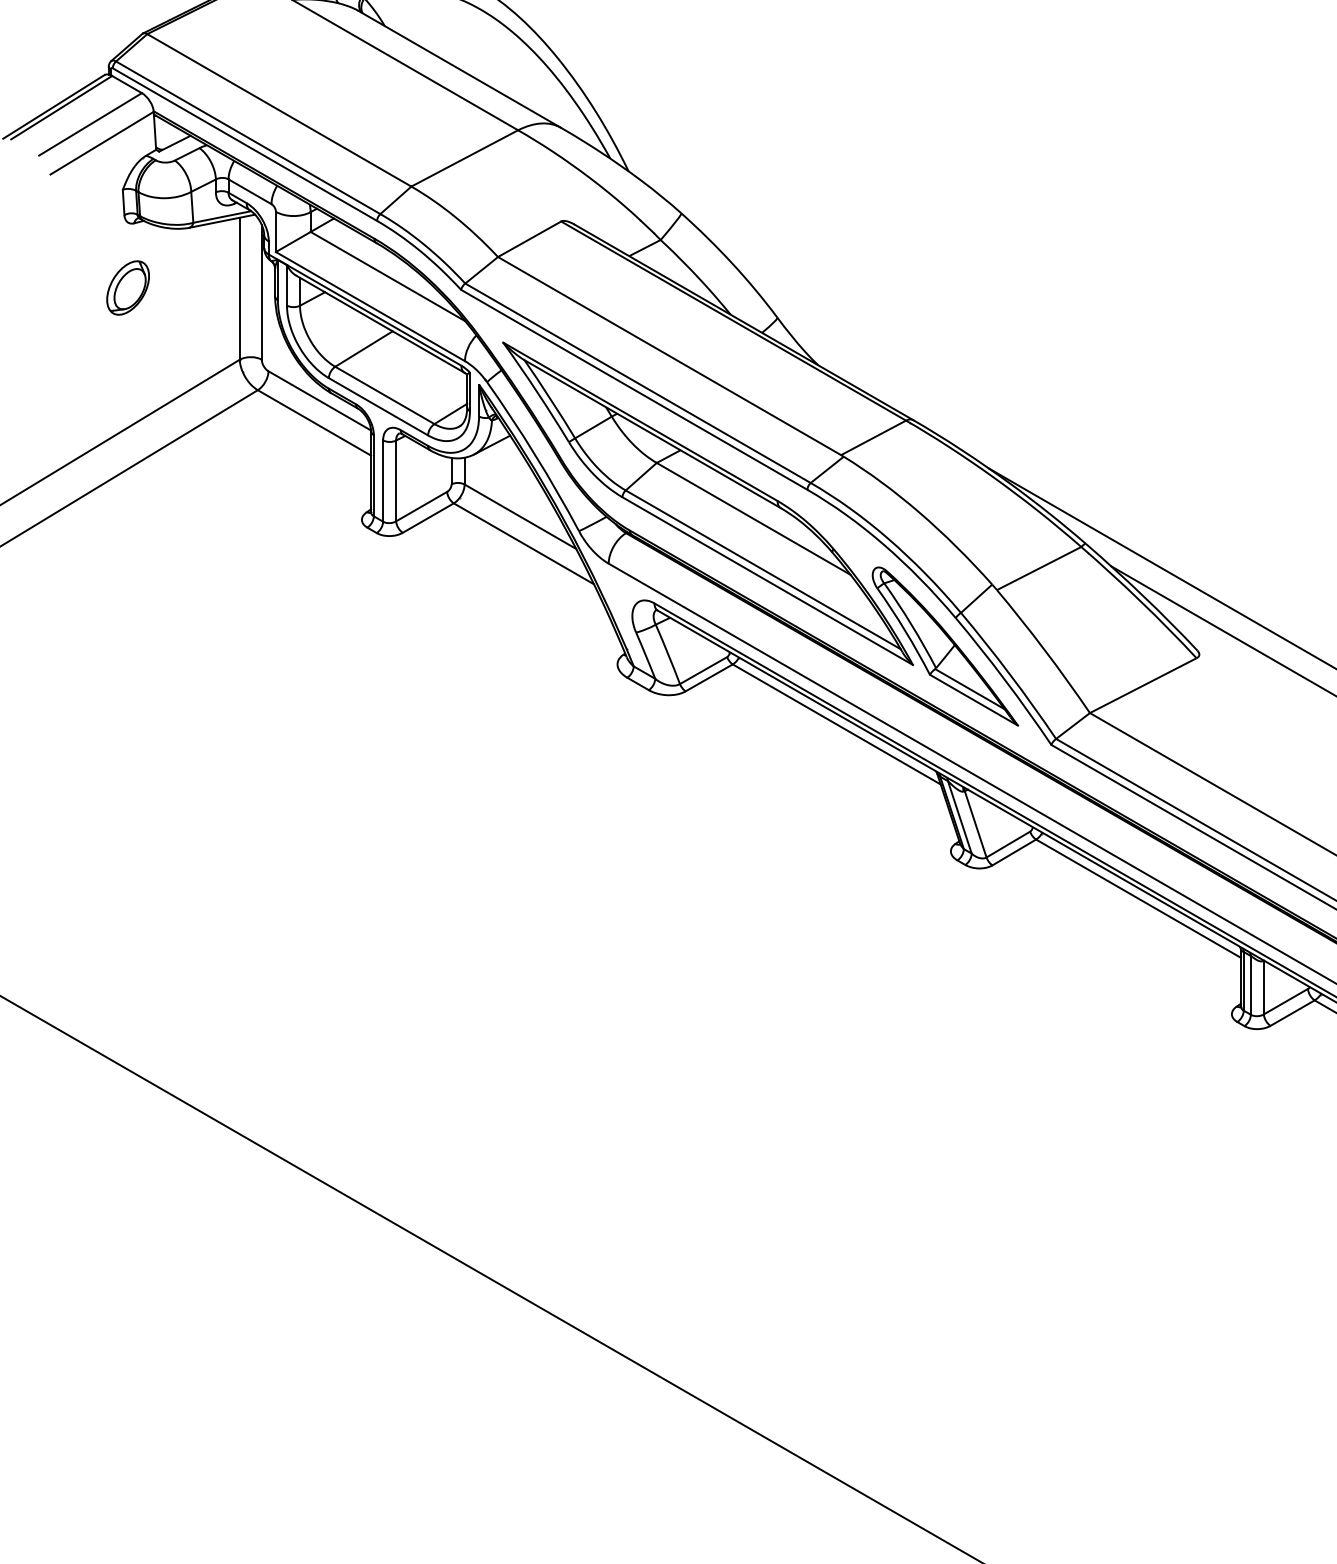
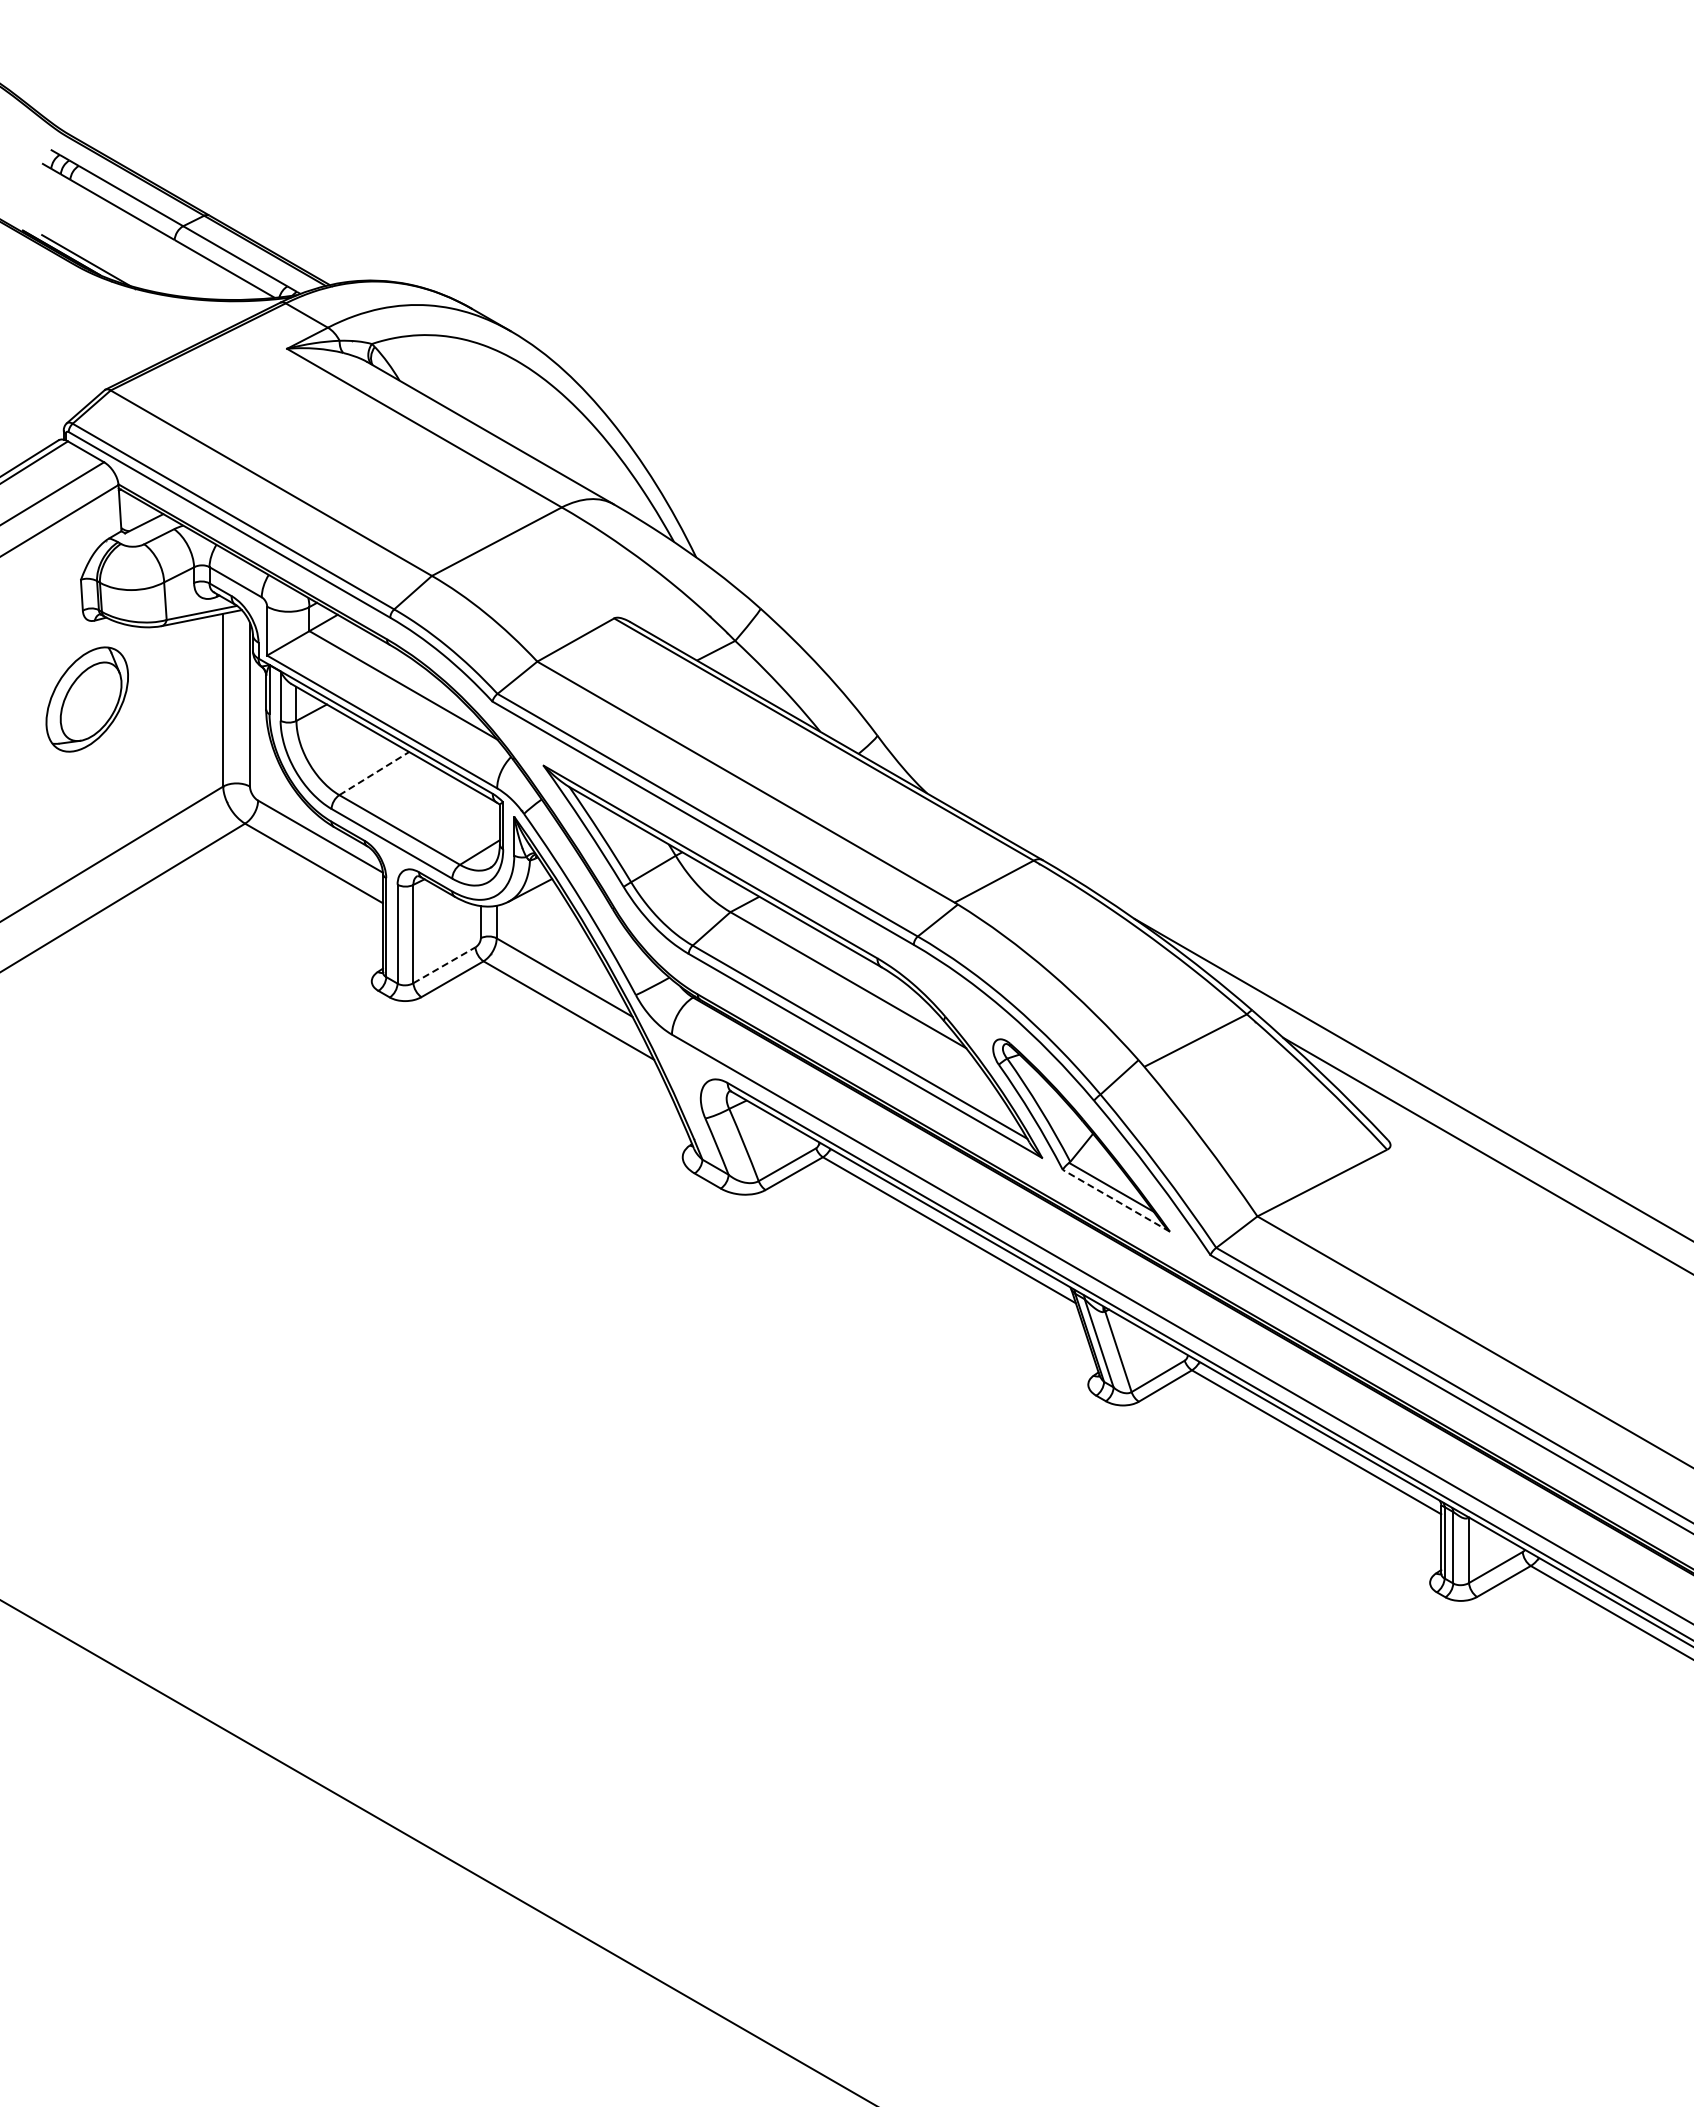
part: (128, 287) -> (87, 698), size x1.6
line: (364, 348) -> (374, 773), solid -> dashed
line: (421, 506) -> (444, 965), solid -> dashed
line: (974, 699) -> (1116, 1200), solid -> dashed

